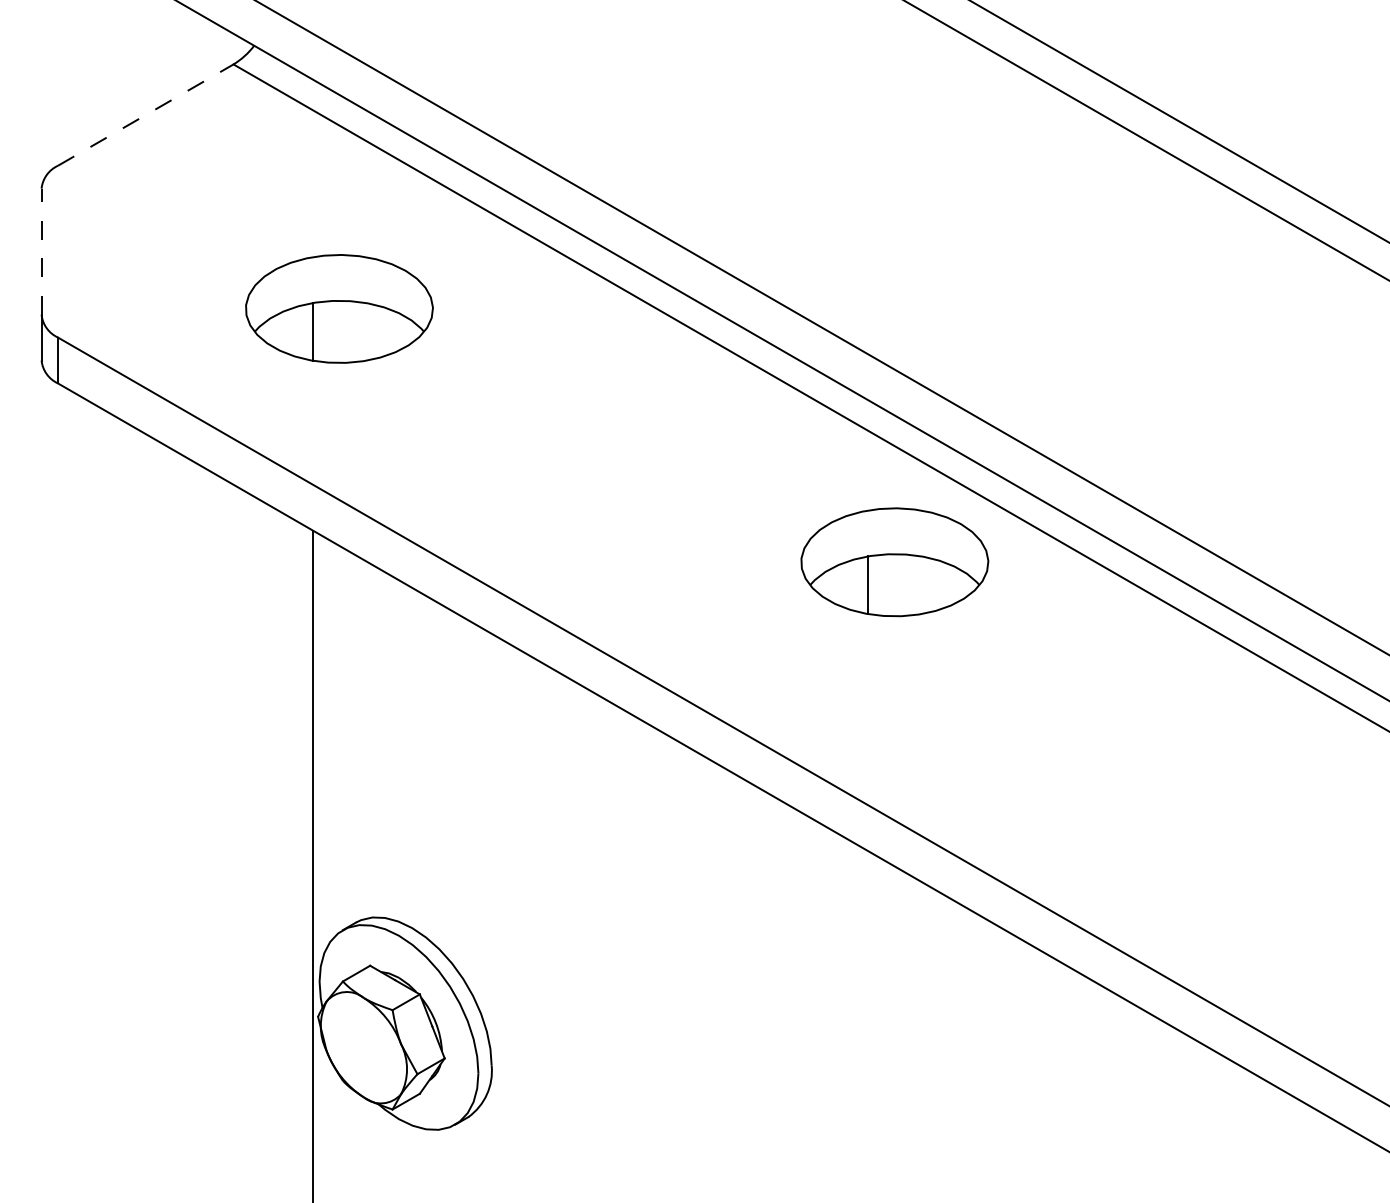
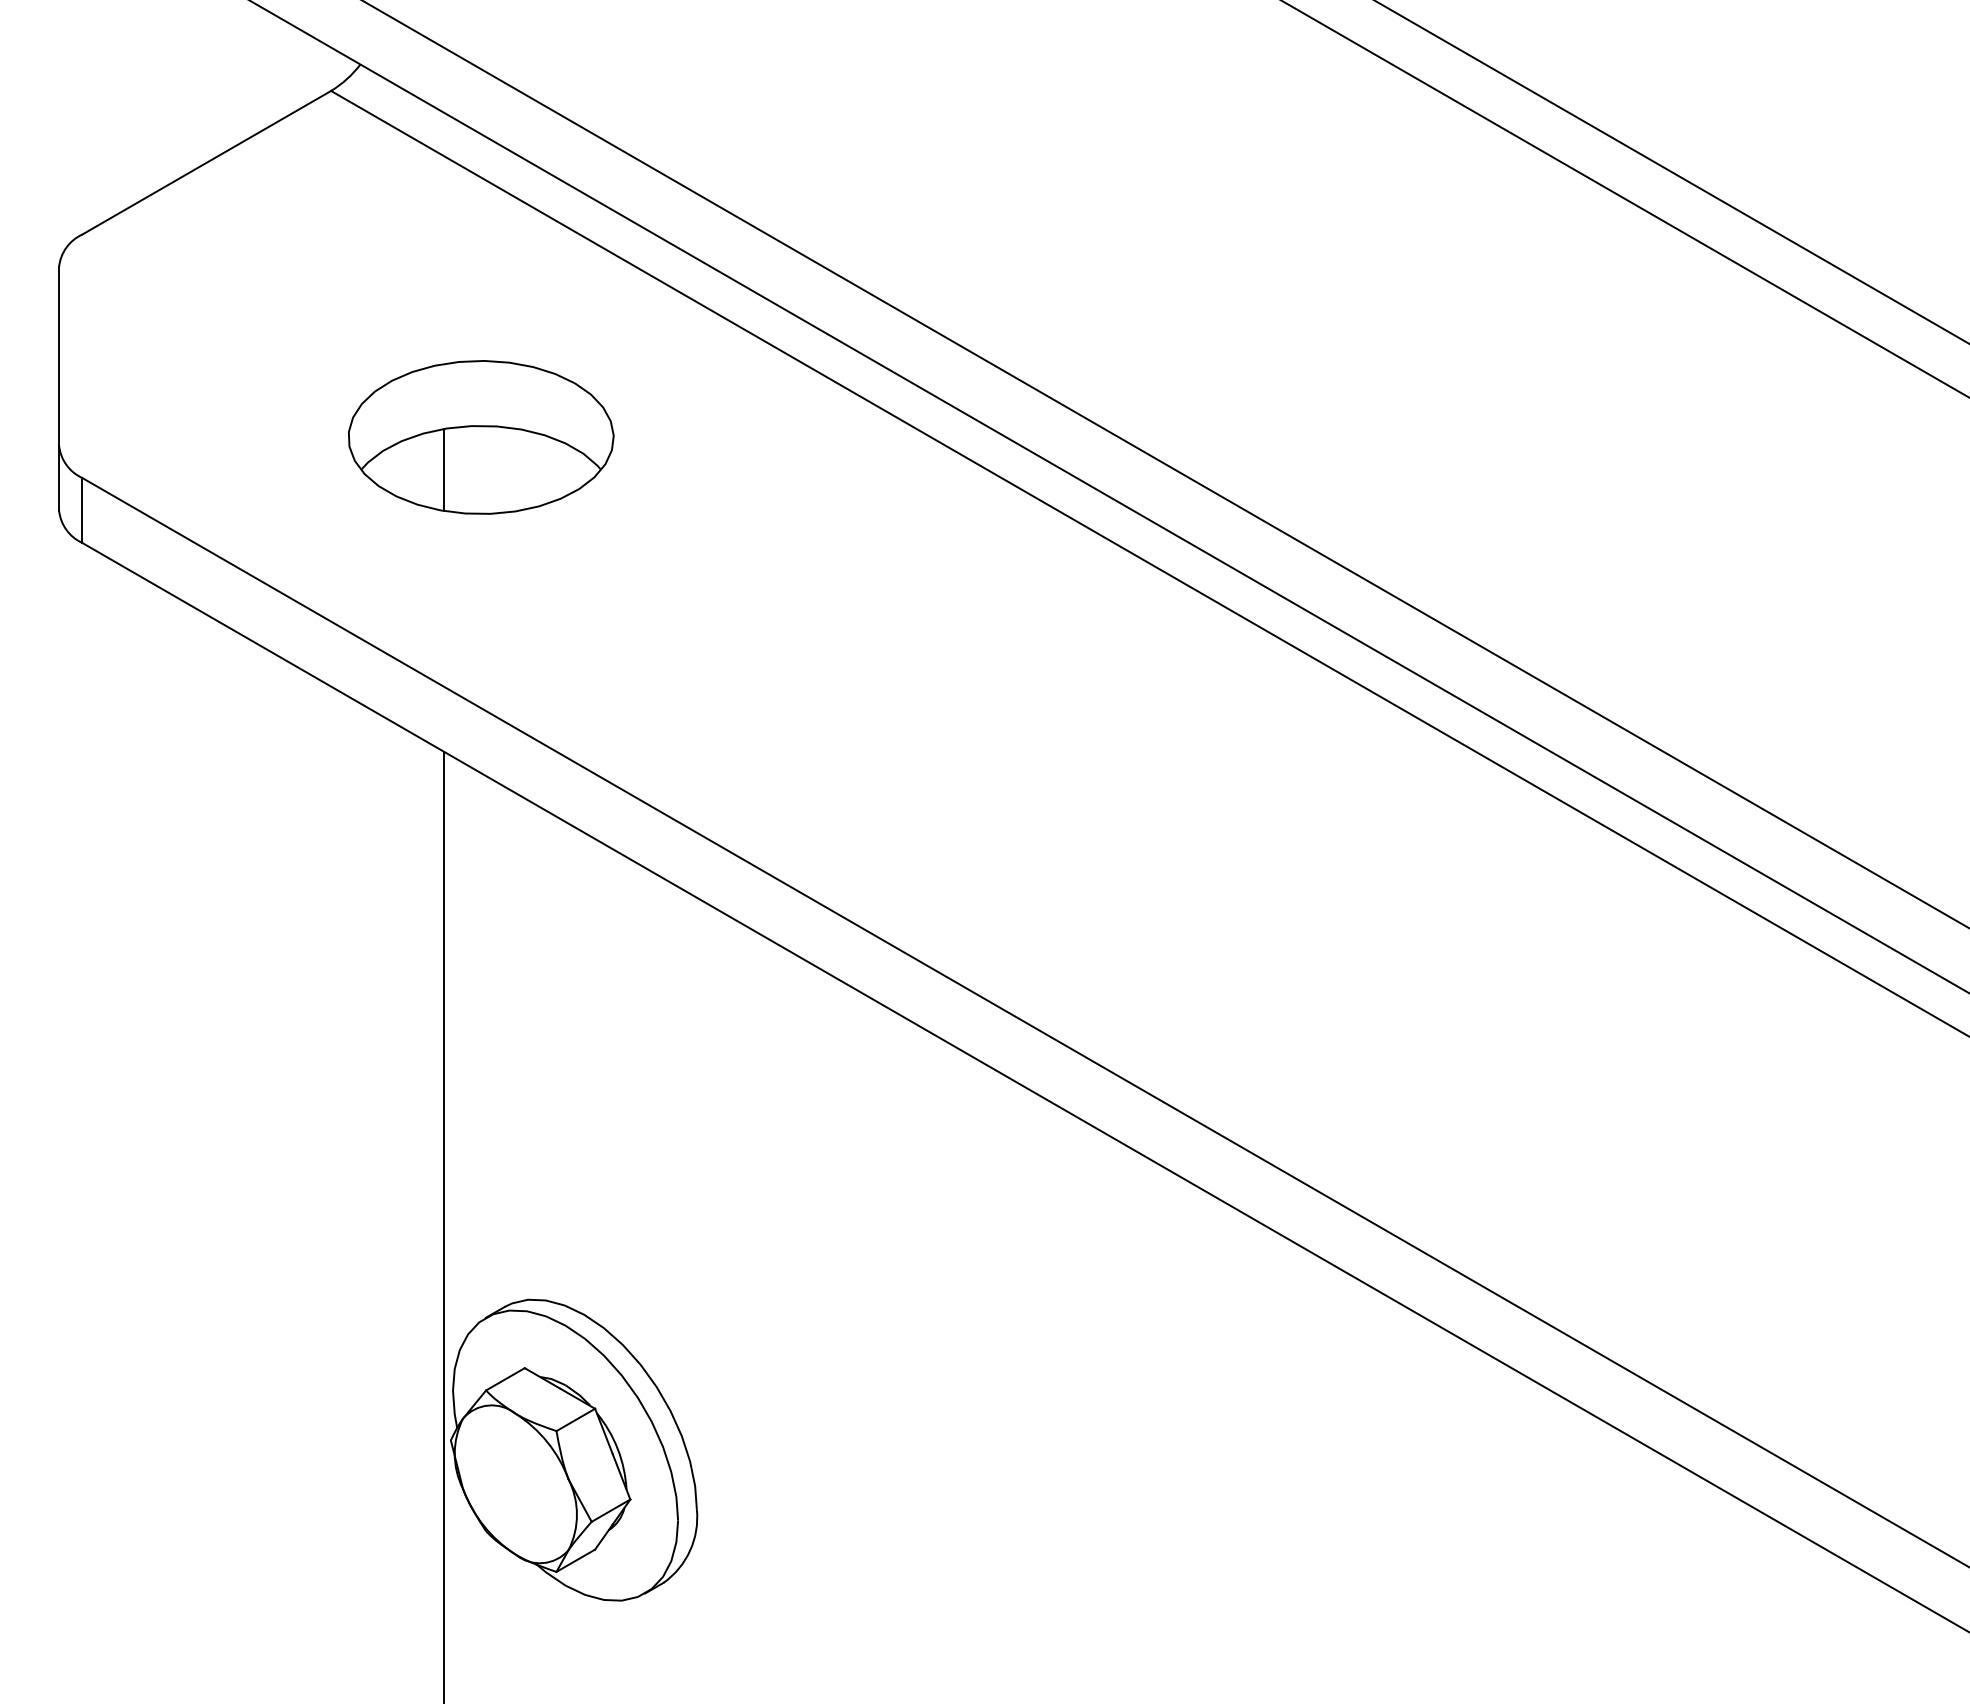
line: (145, 114) -> (206, 162), dashed -> solid
line: (41, 251) -> (59, 355), dashed -> solid
part: (895, 562) -> (1268, 796), removed

